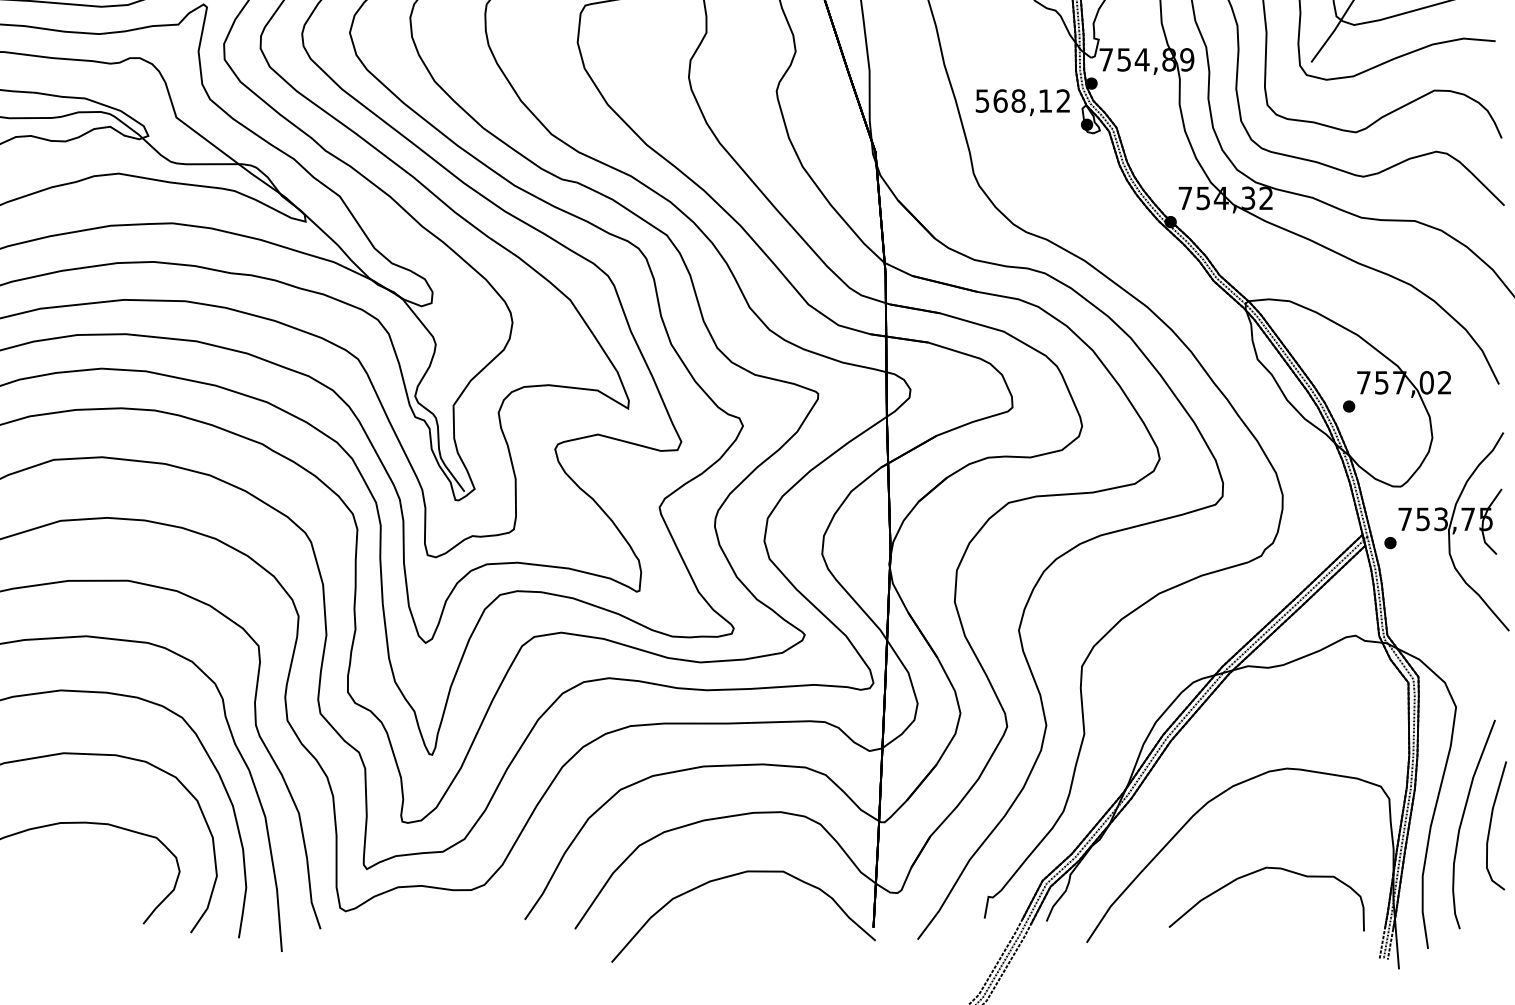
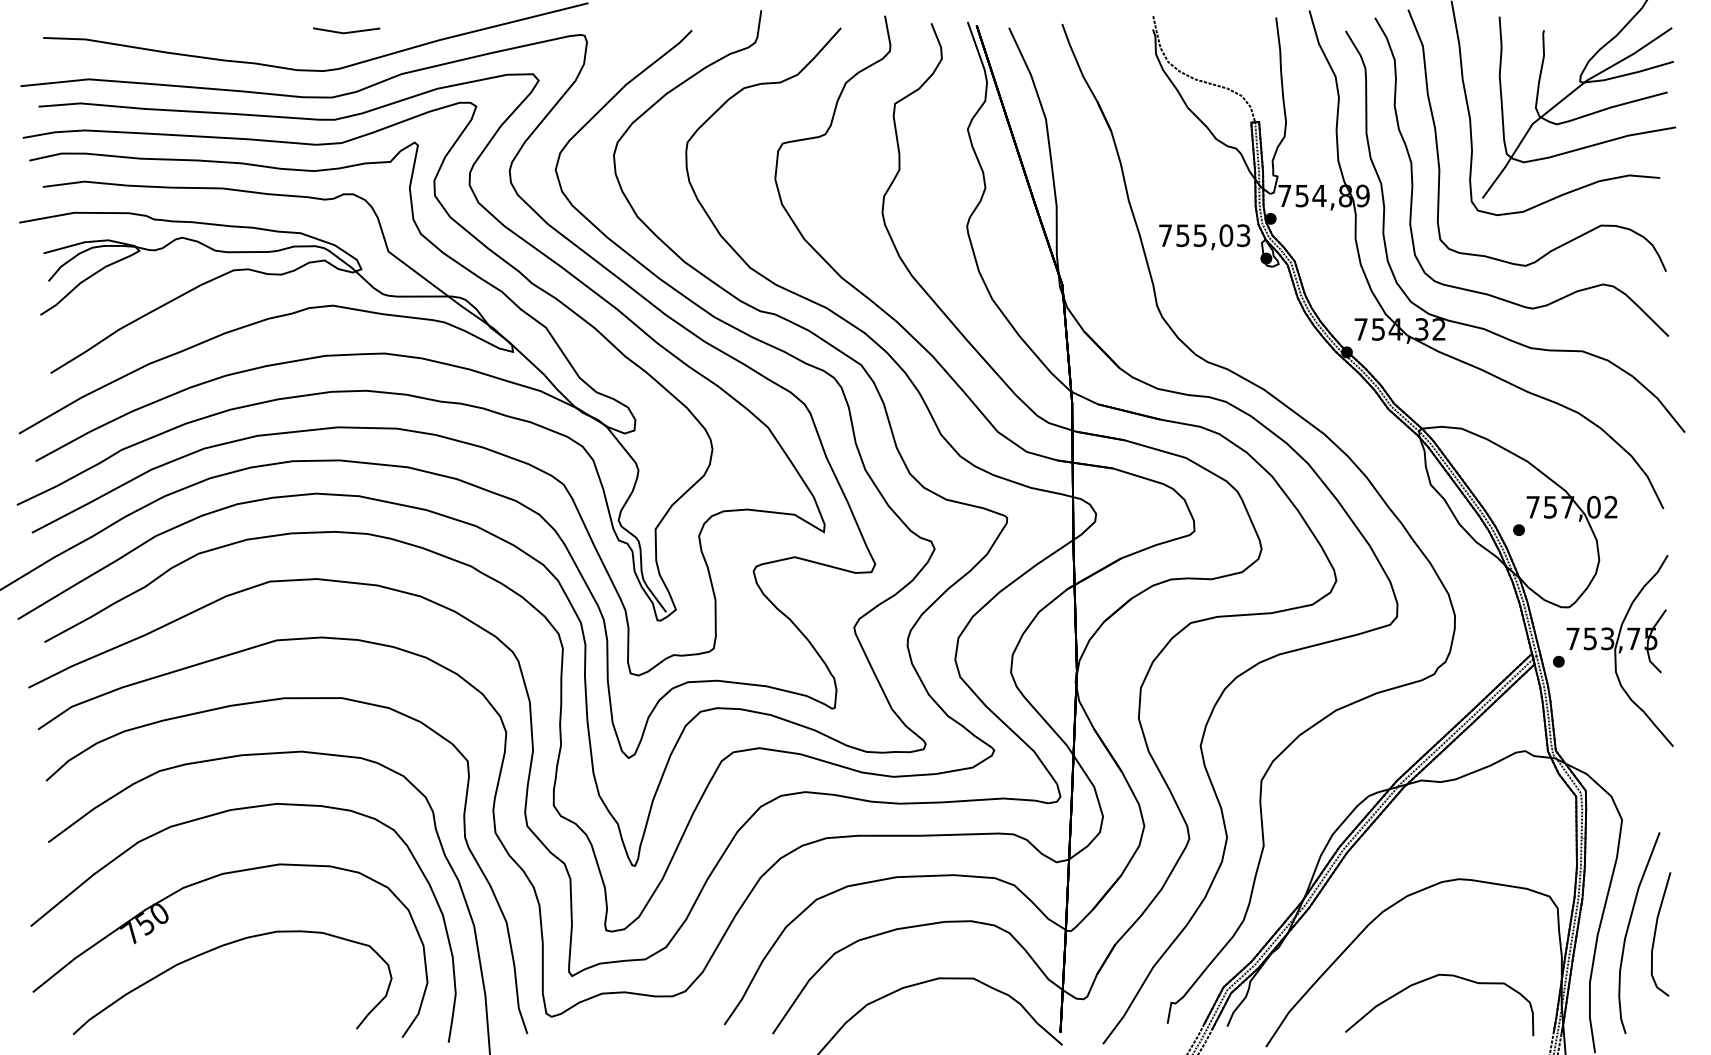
text: (1022, 100) -> (1204, 235), 568,12 -> 755,03

